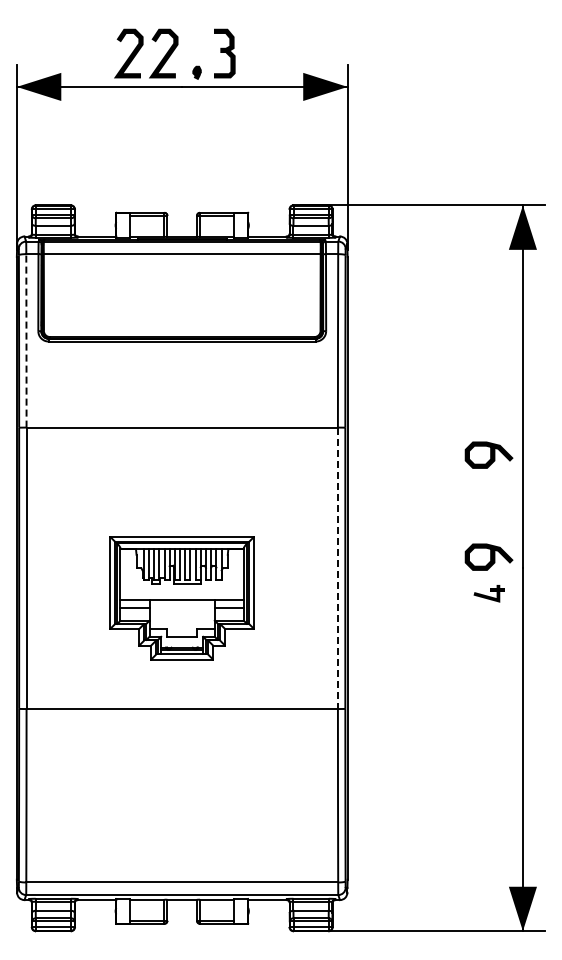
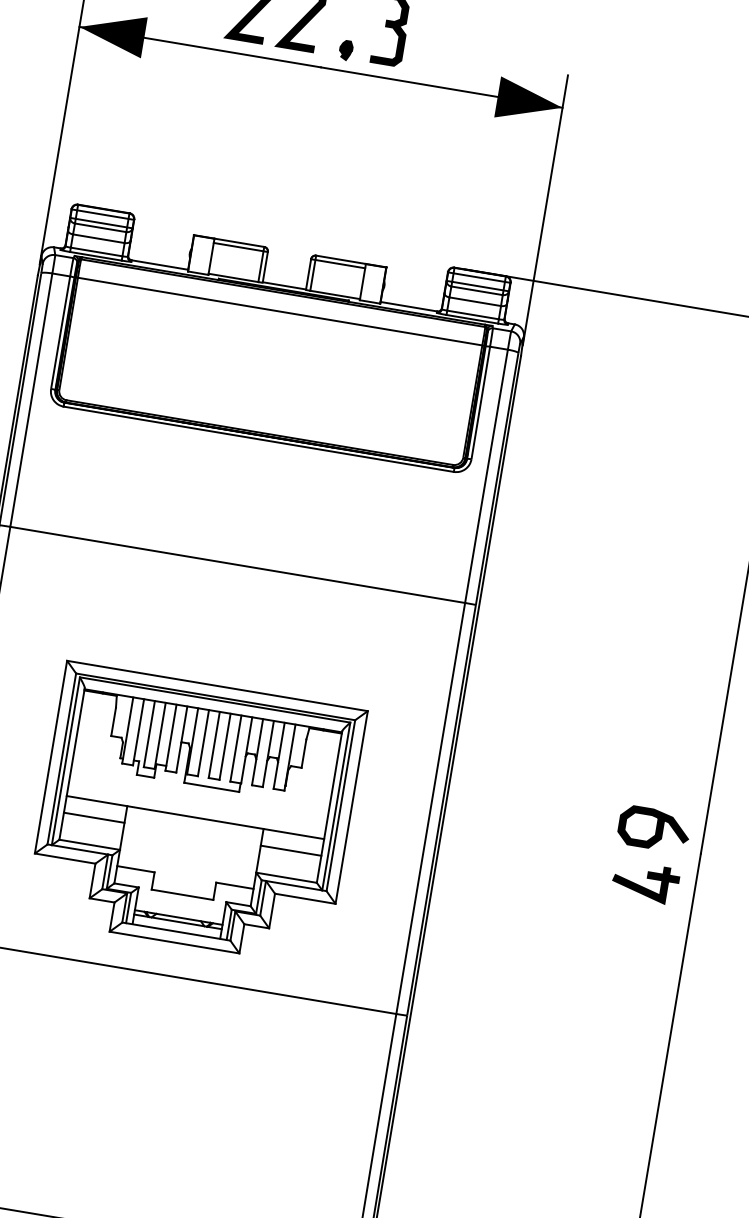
arc: (26, 340) -> (31, 399), dashed -> solid
curve: (490, 454) -> (681, 679), removed
line: (337, 568) -> (430, 808), dashed -> solid
part: (489, 593) -> (645, 882), size x1.43
part: (181, 597) -> (195, 812), size x1.43

